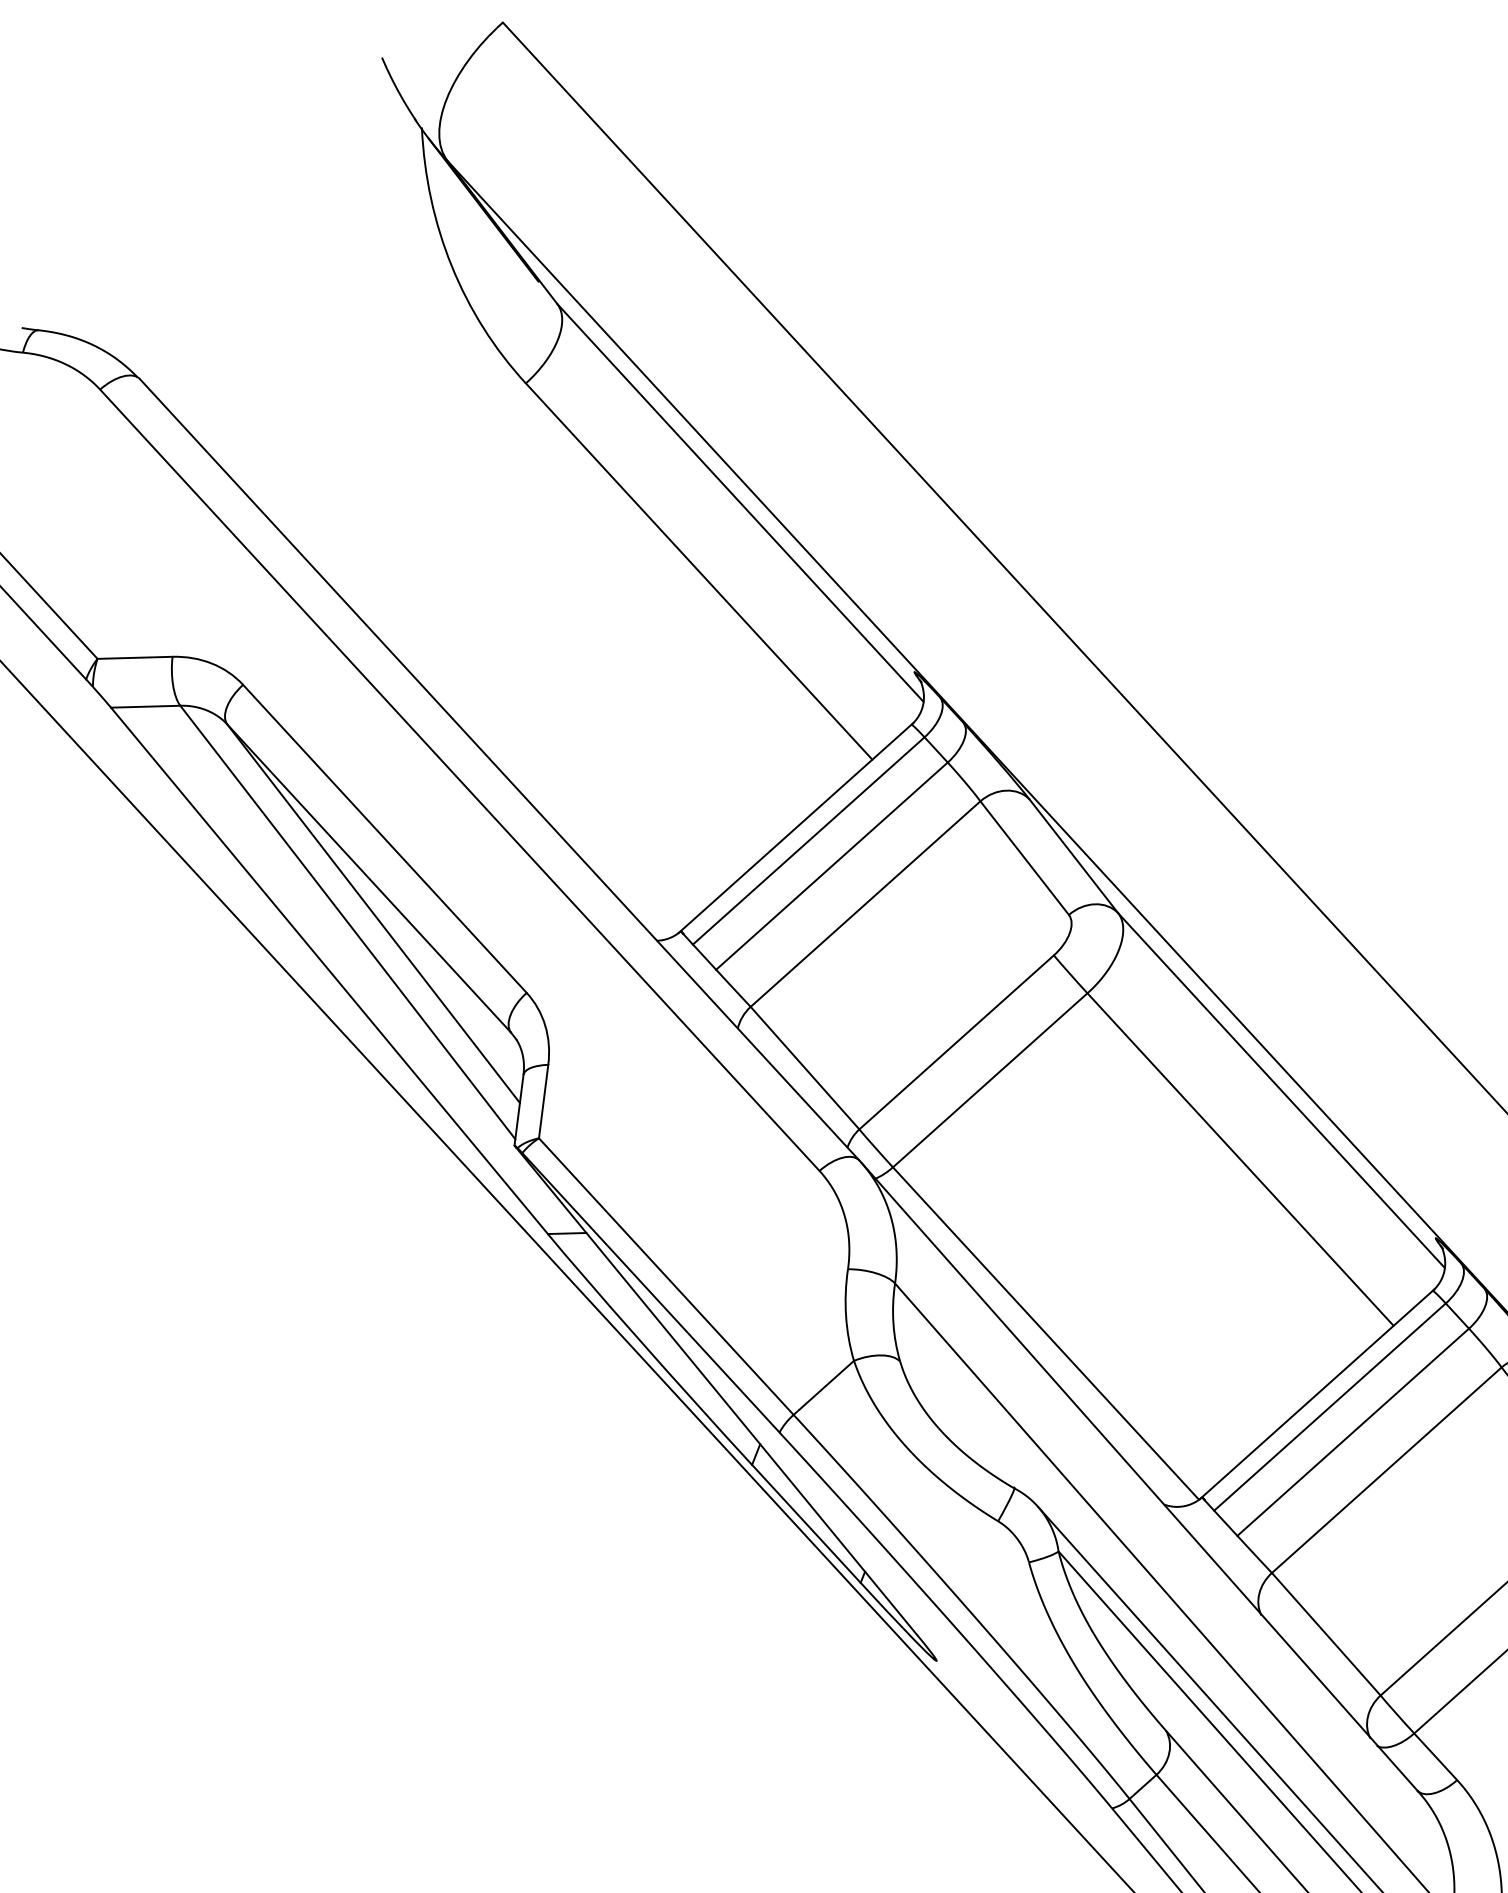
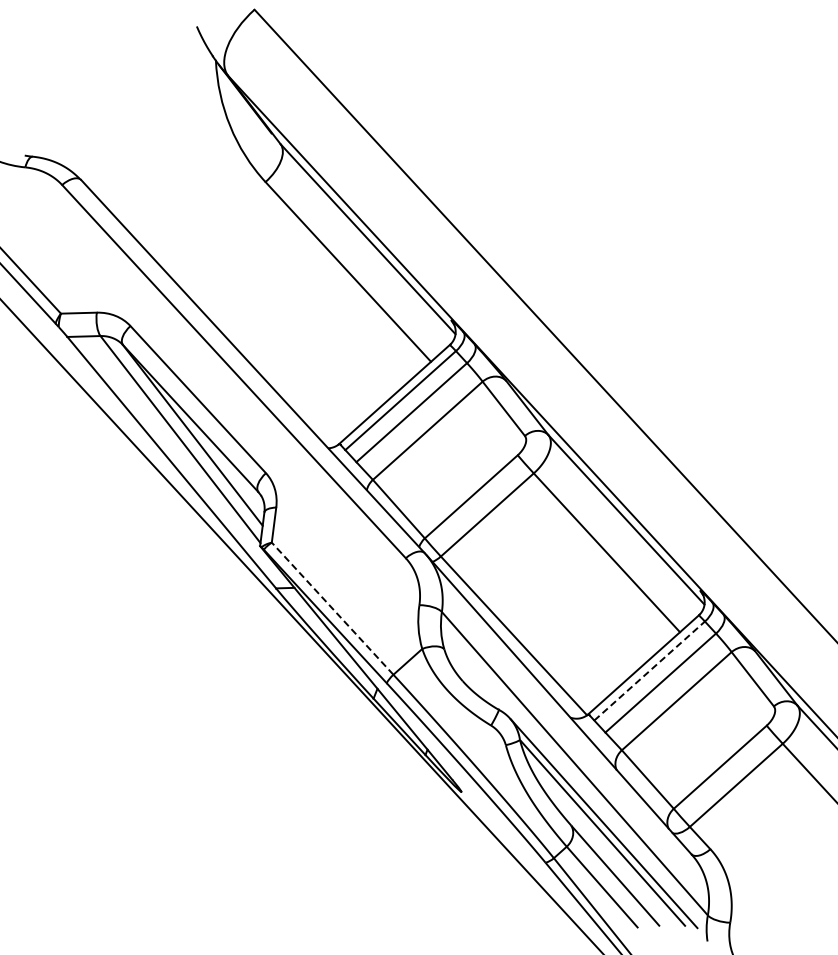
line: (666, 1276) -> (332, 608), solid -> dashed
line: (1331, 1405) -> (650, 670), solid -> dashed

